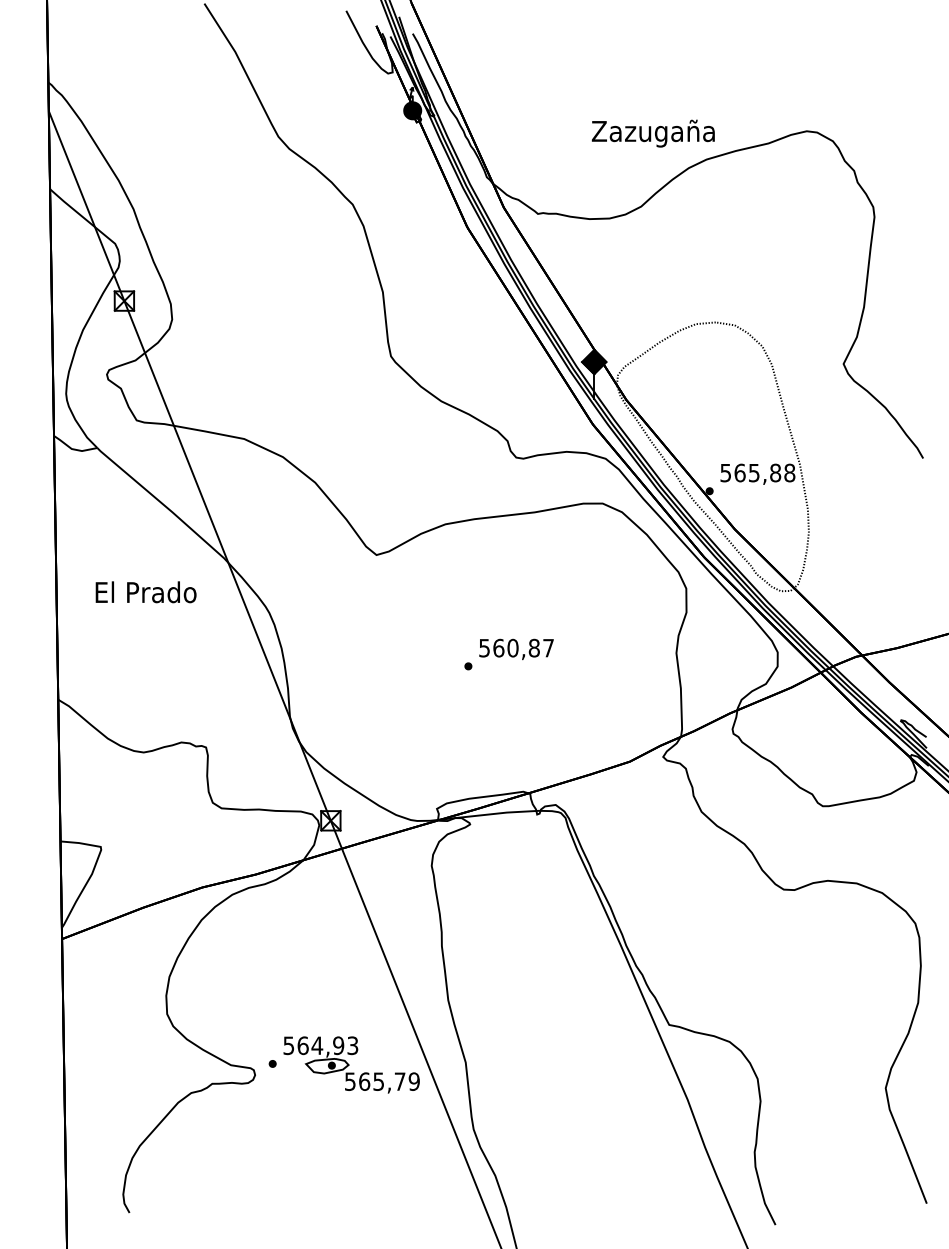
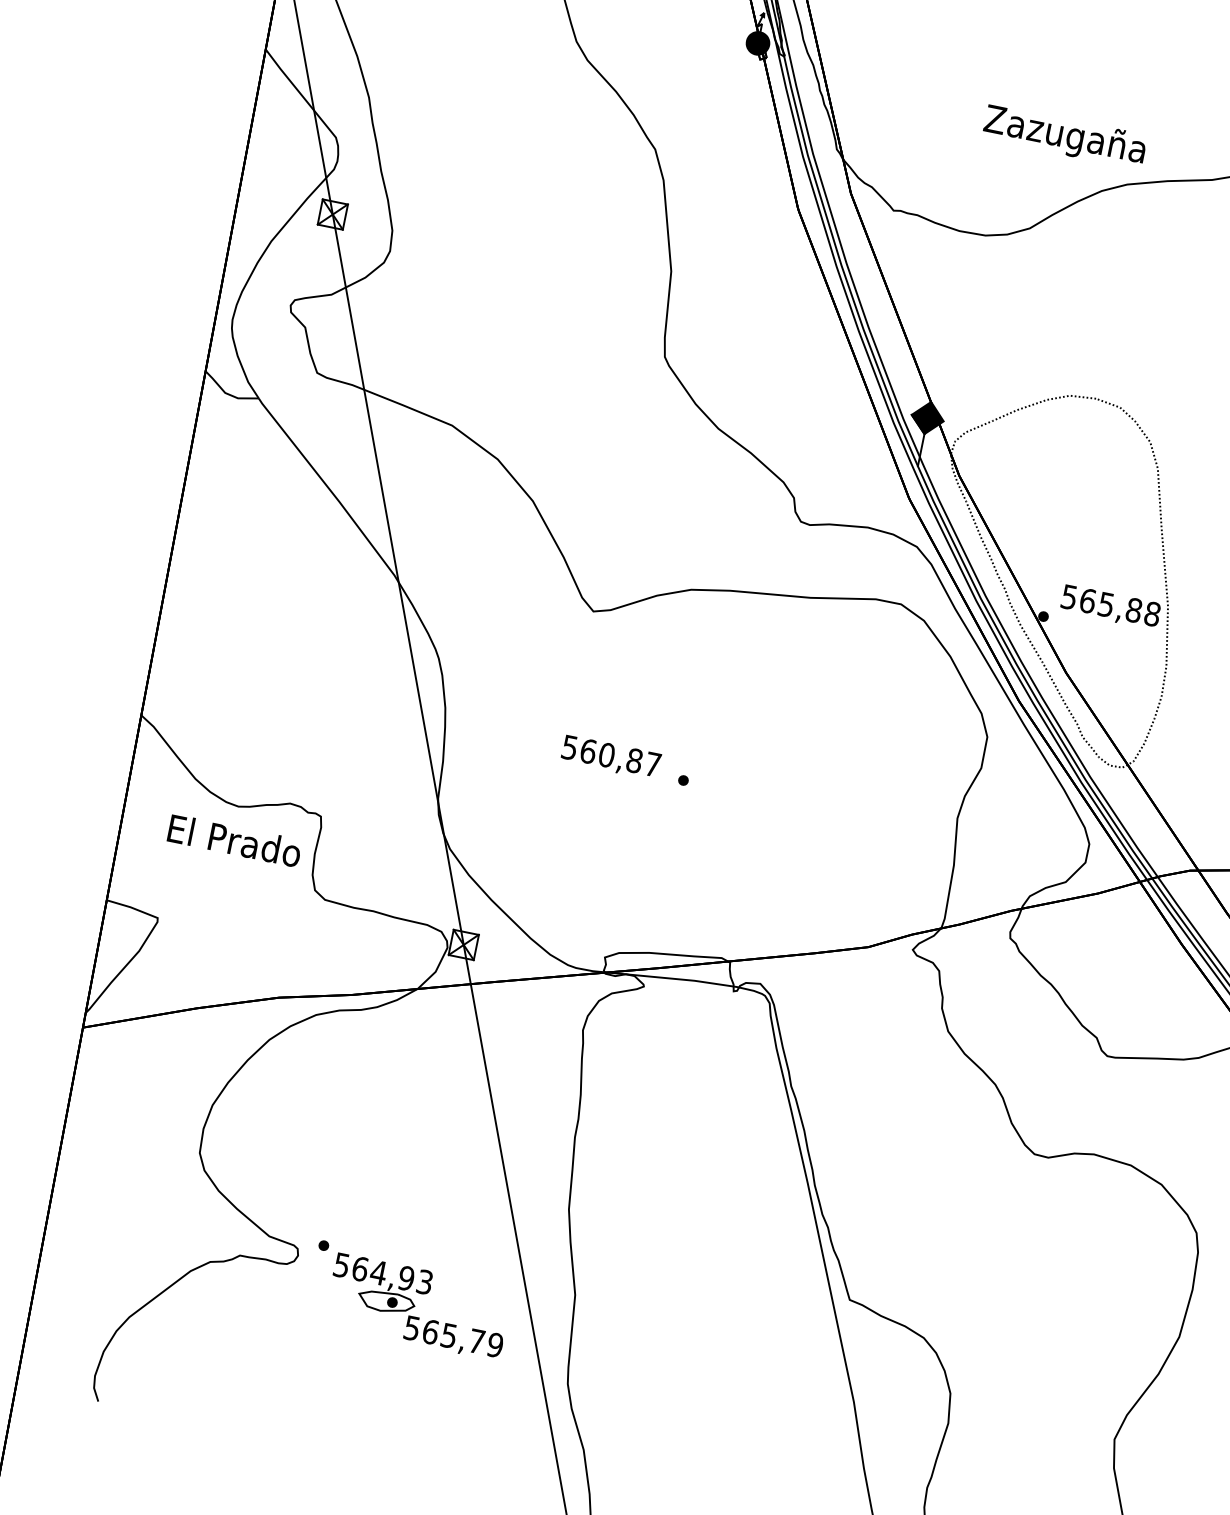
text: (145, 592) -> (233, 840), moved
text: (516, 649) -> (611, 757), moved
part: (351, 1064) -> (418, 1306), moved

